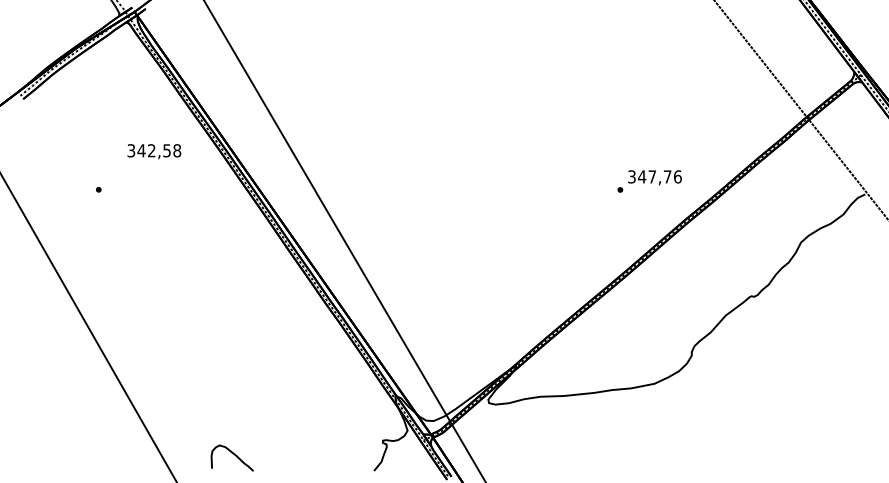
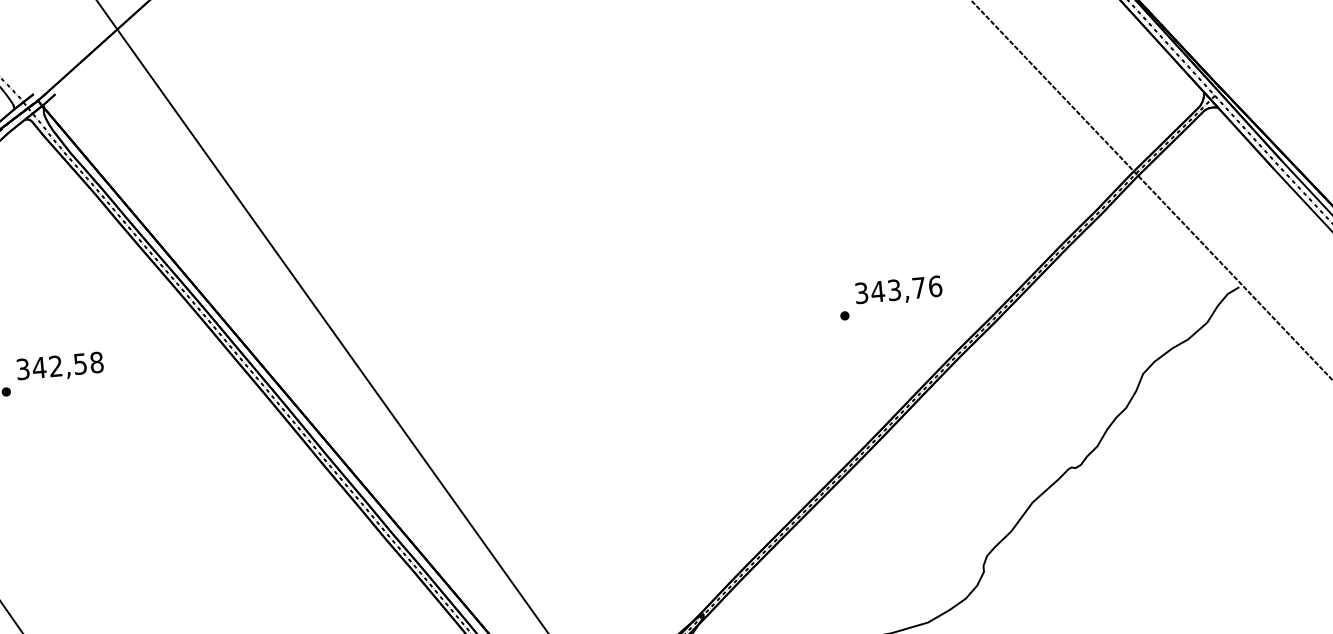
text: (154, 151) -> (60, 367), moved
text: (652, 176) -> (894, 289), 347,76 -> 343,76

